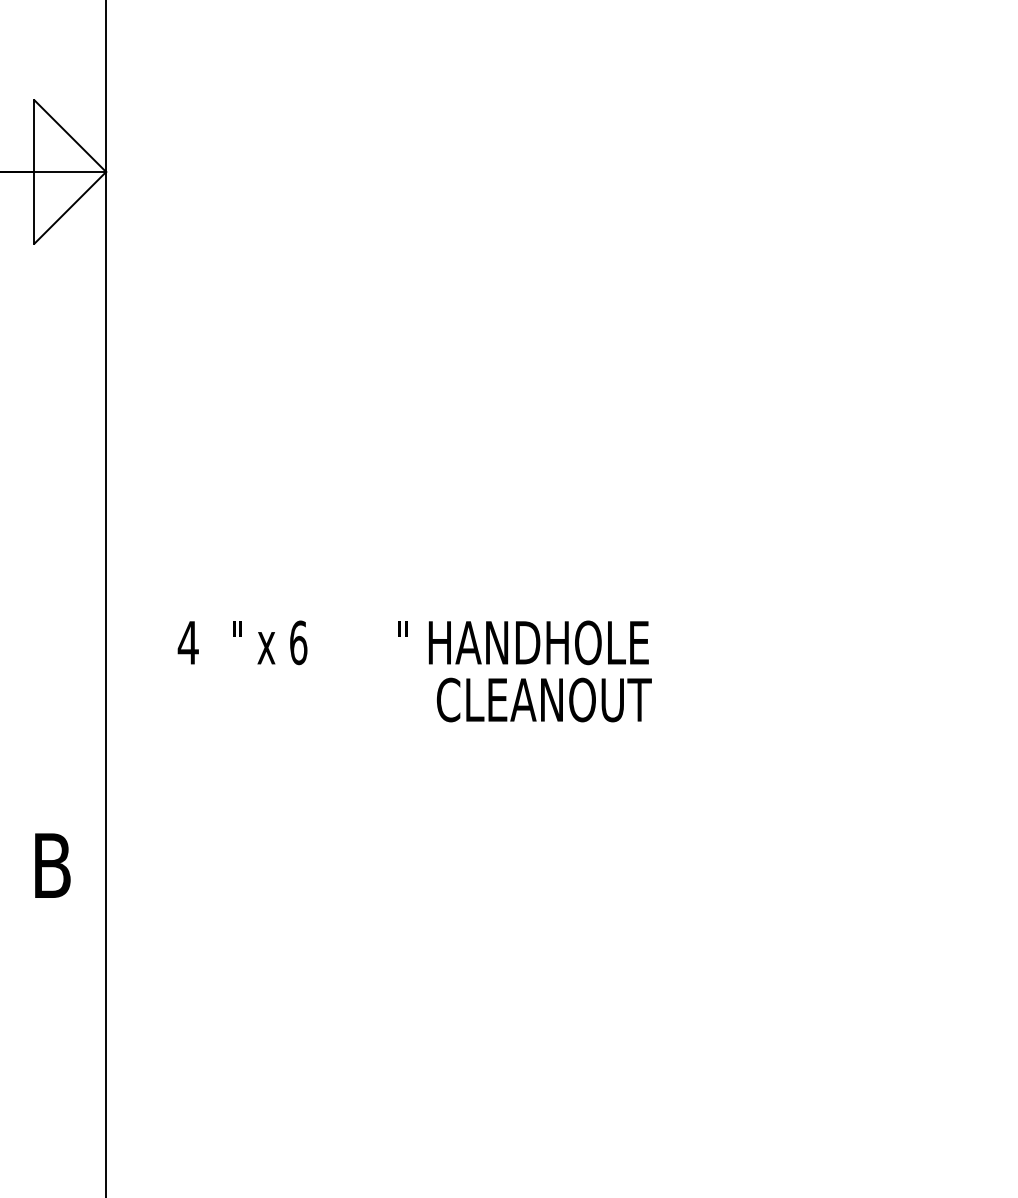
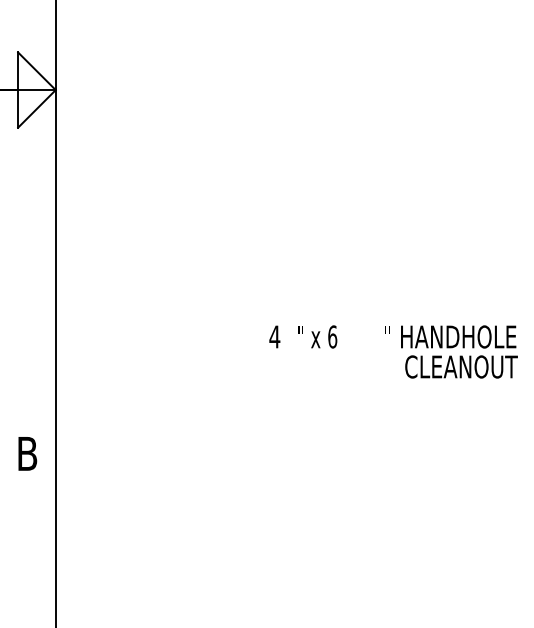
text: (414, 670) -> (393, 351), moved

